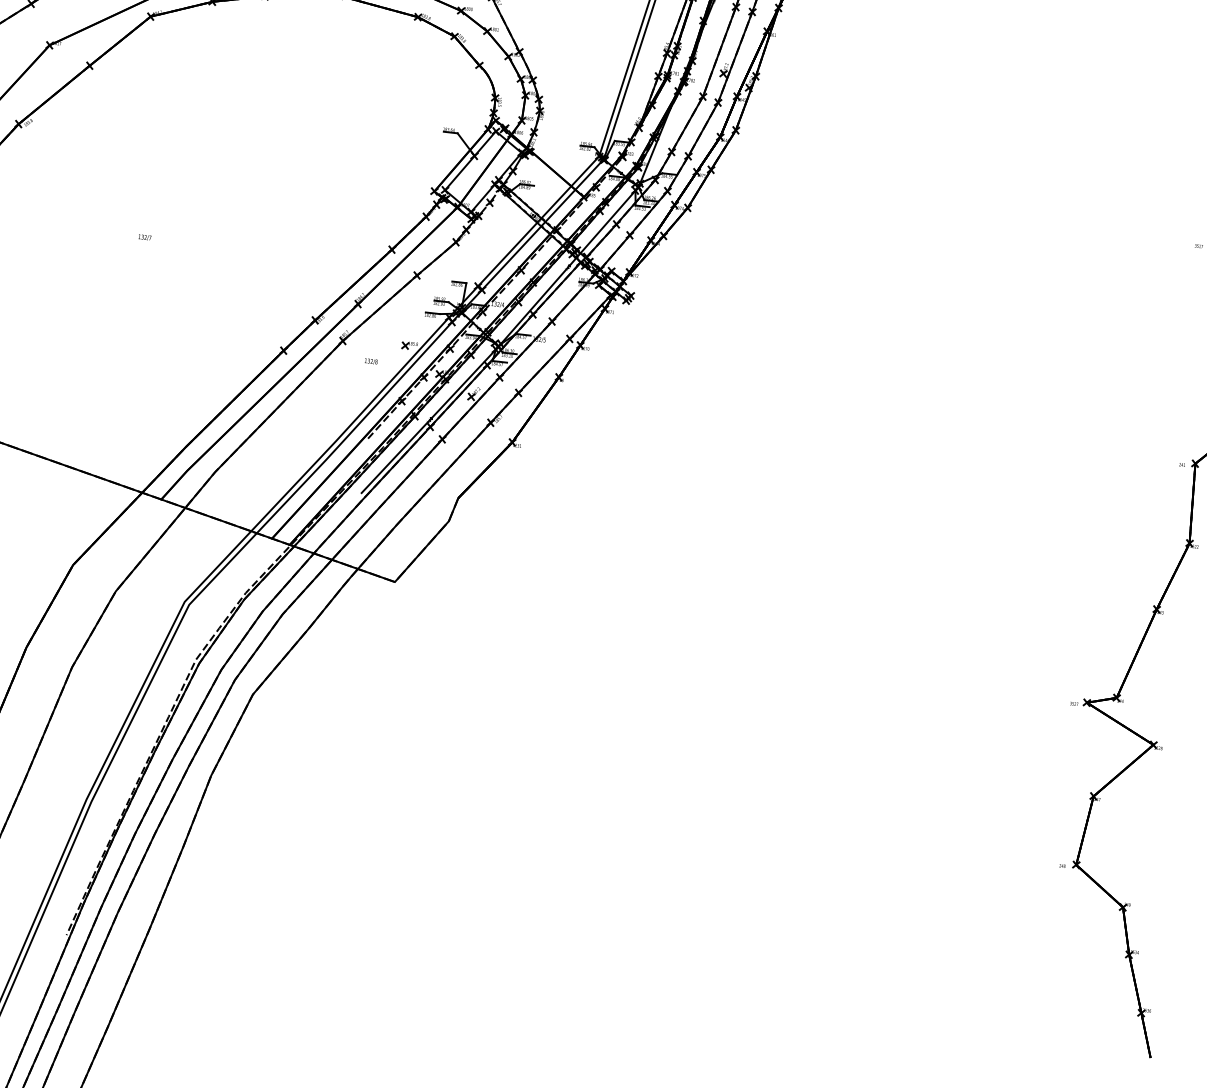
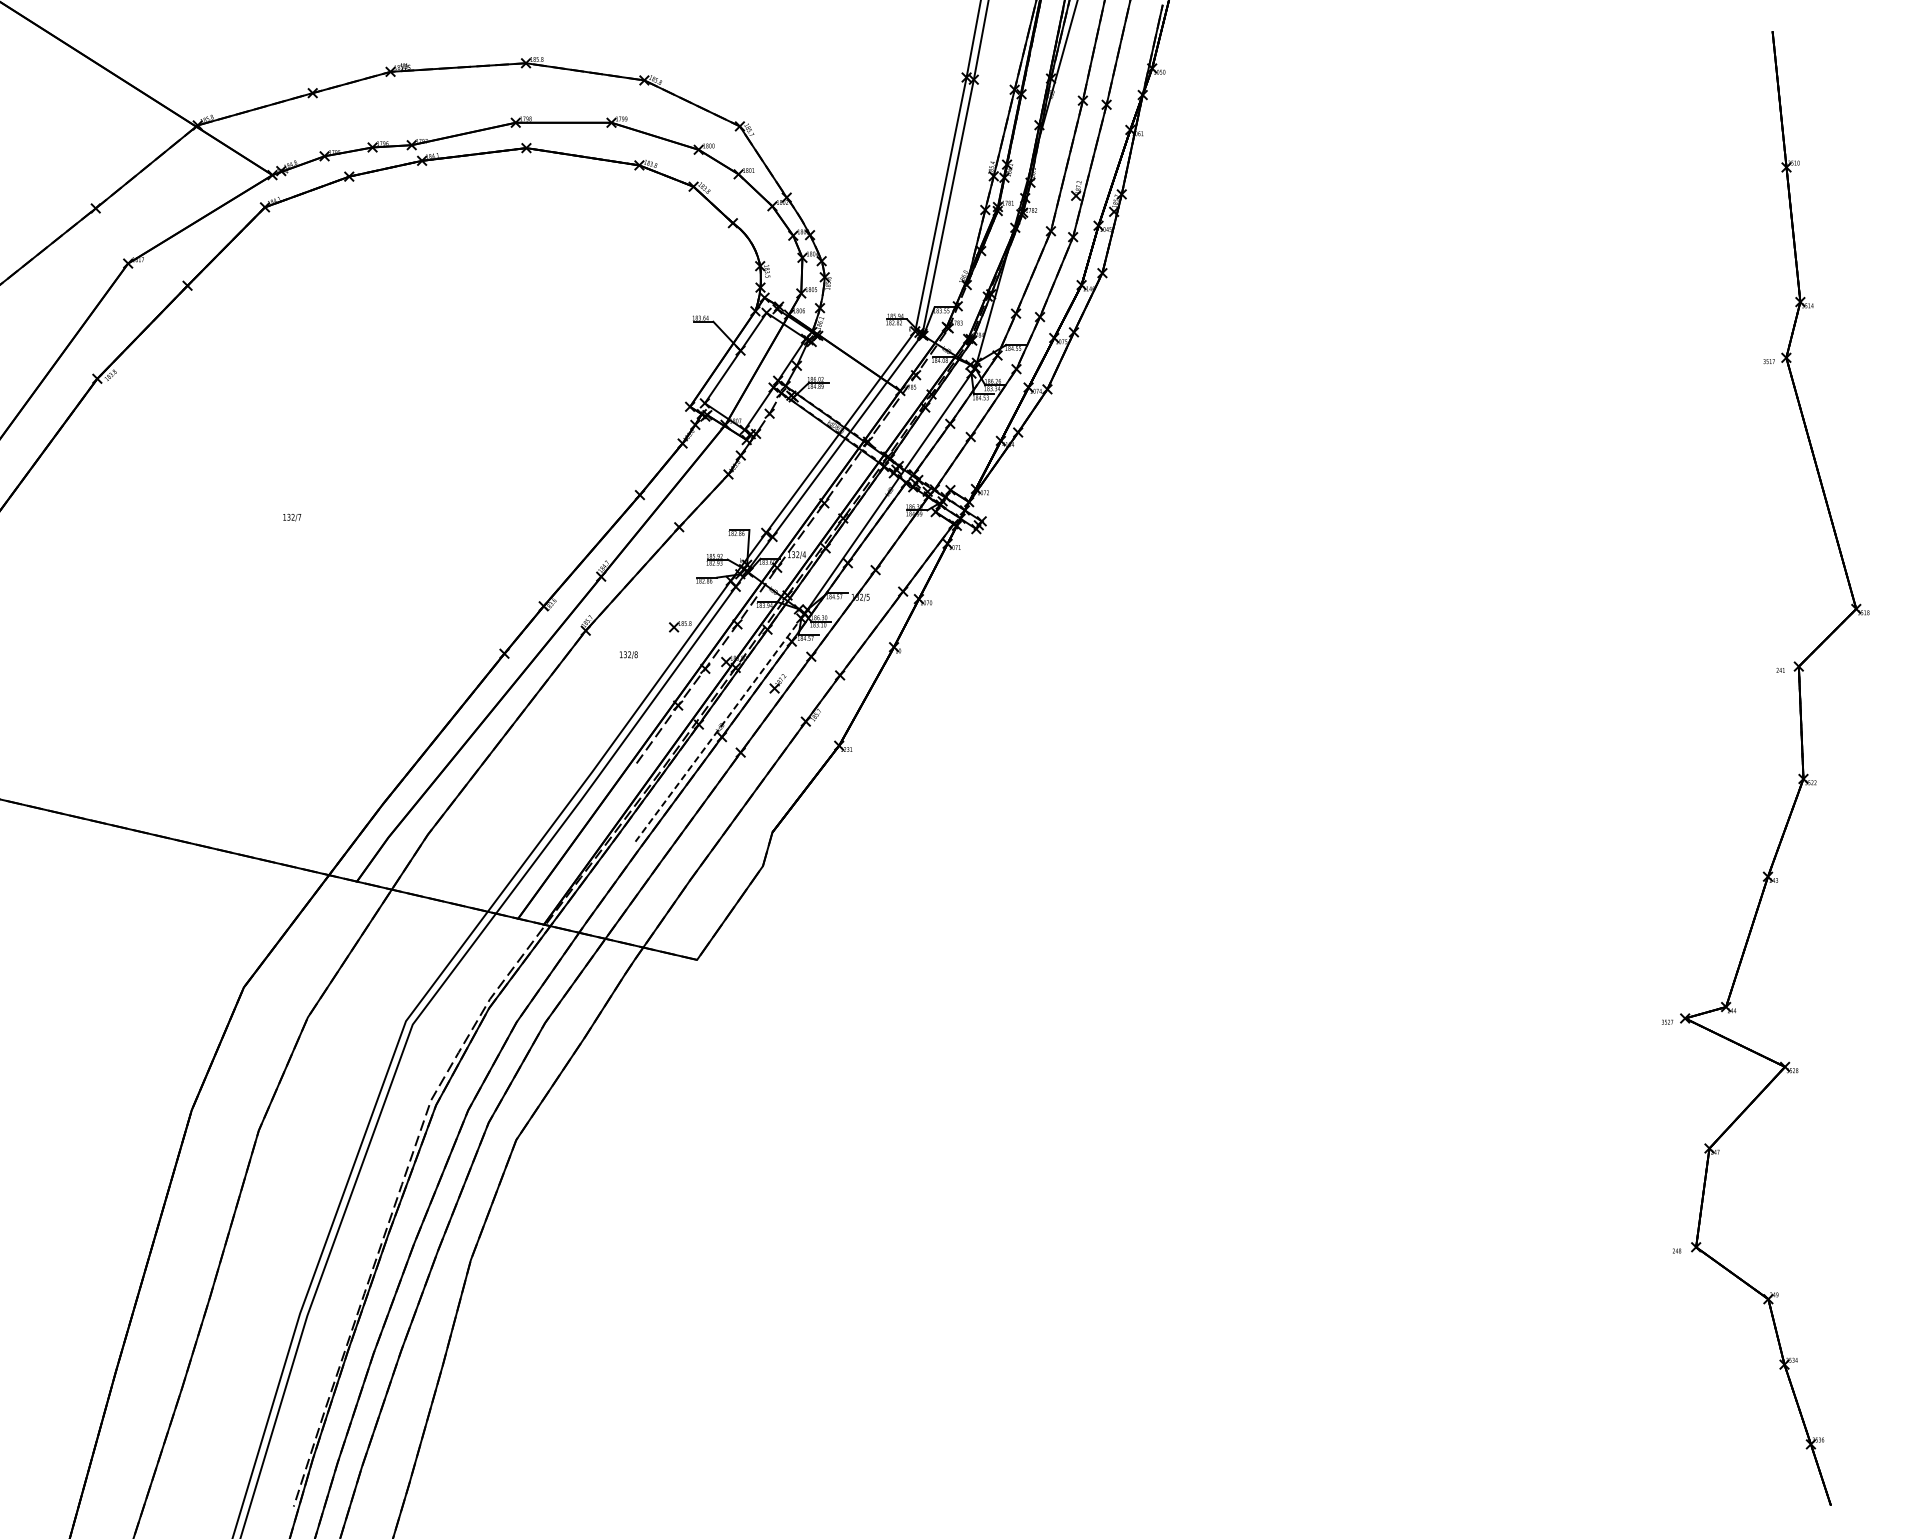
line: (430, 420) -> (720, 727), solid -> dashed

